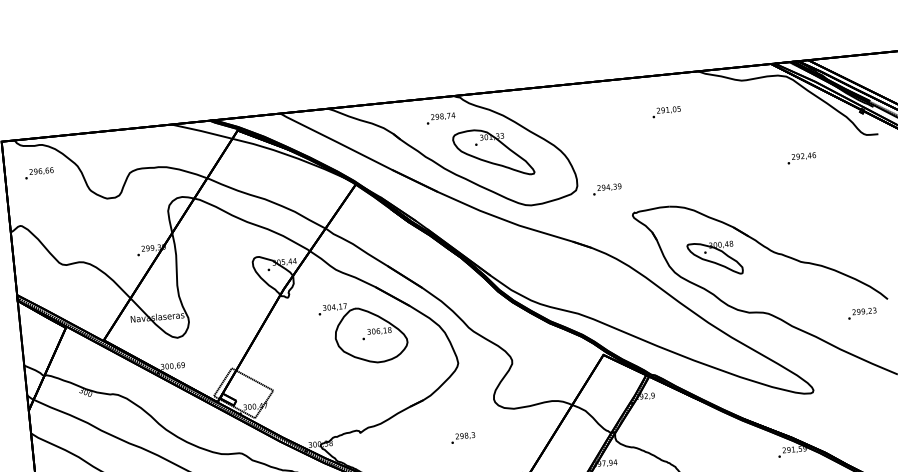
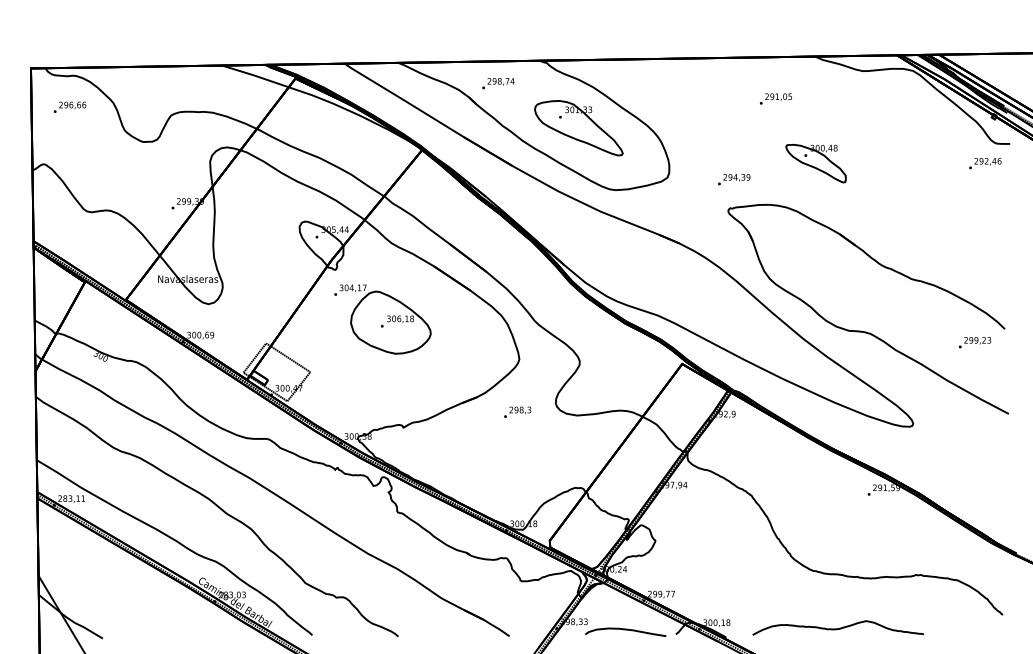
text: (440, 118) -> (498, 83), moved
text: (801, 158) -> (985, 163), moved
text: (607, 189) -> (734, 179), moved
part: (714, 258) -> (815, 163), moved
part: (363, 332) -> (382, 319), moved
text: (462, 437) -> (517, 411), moved

